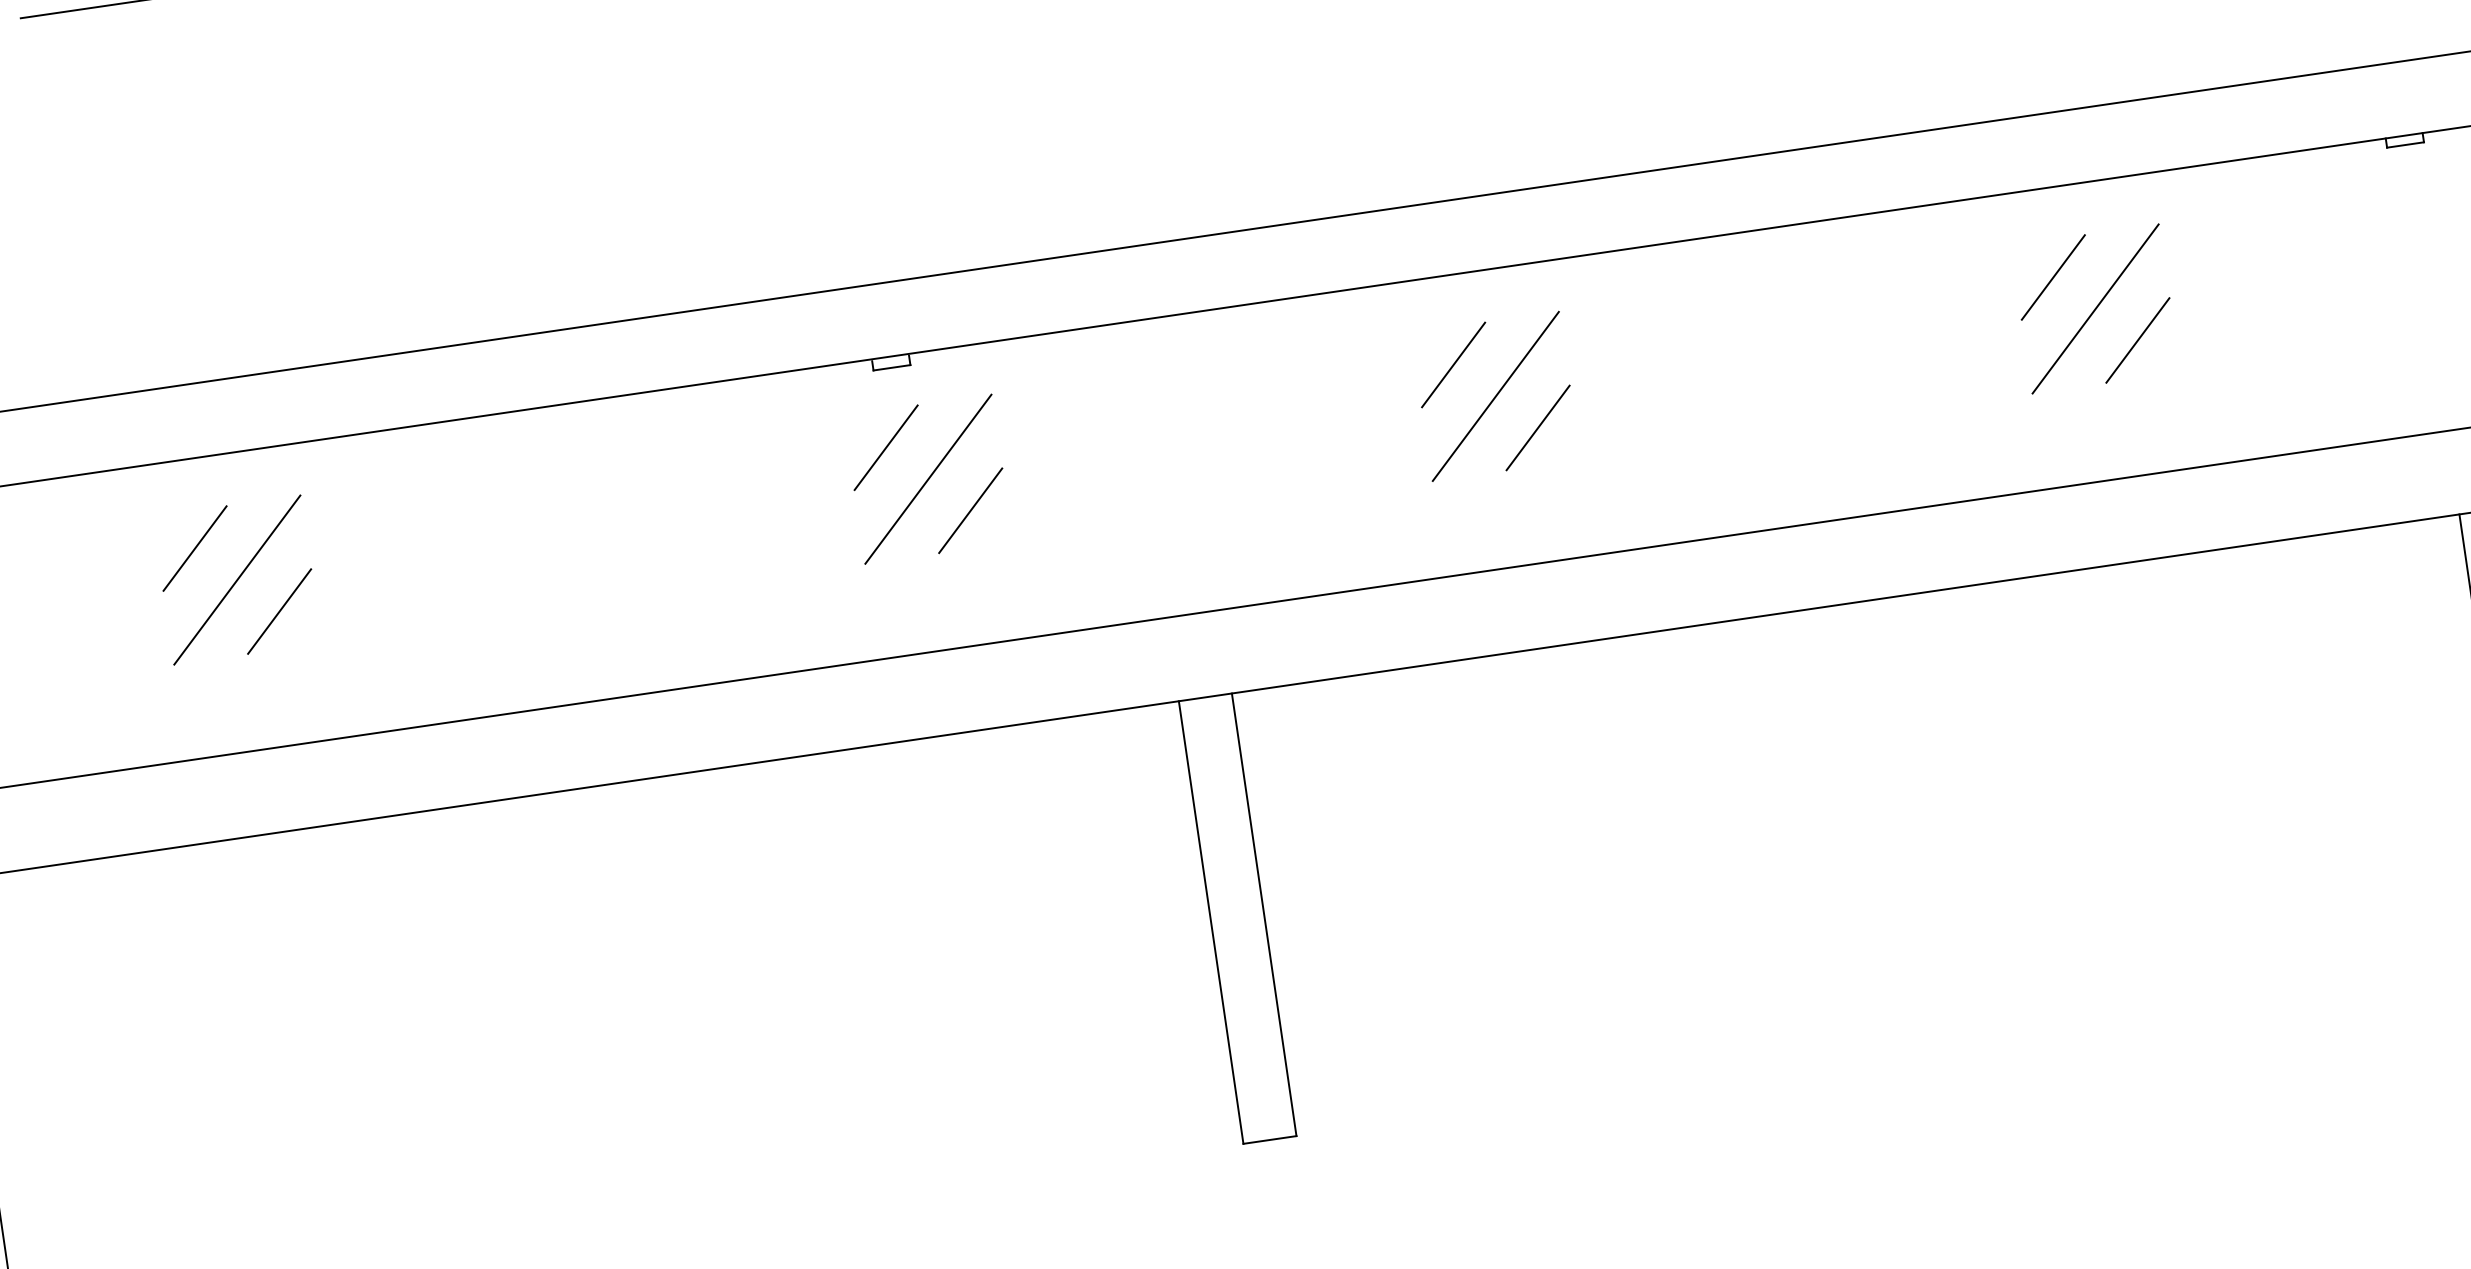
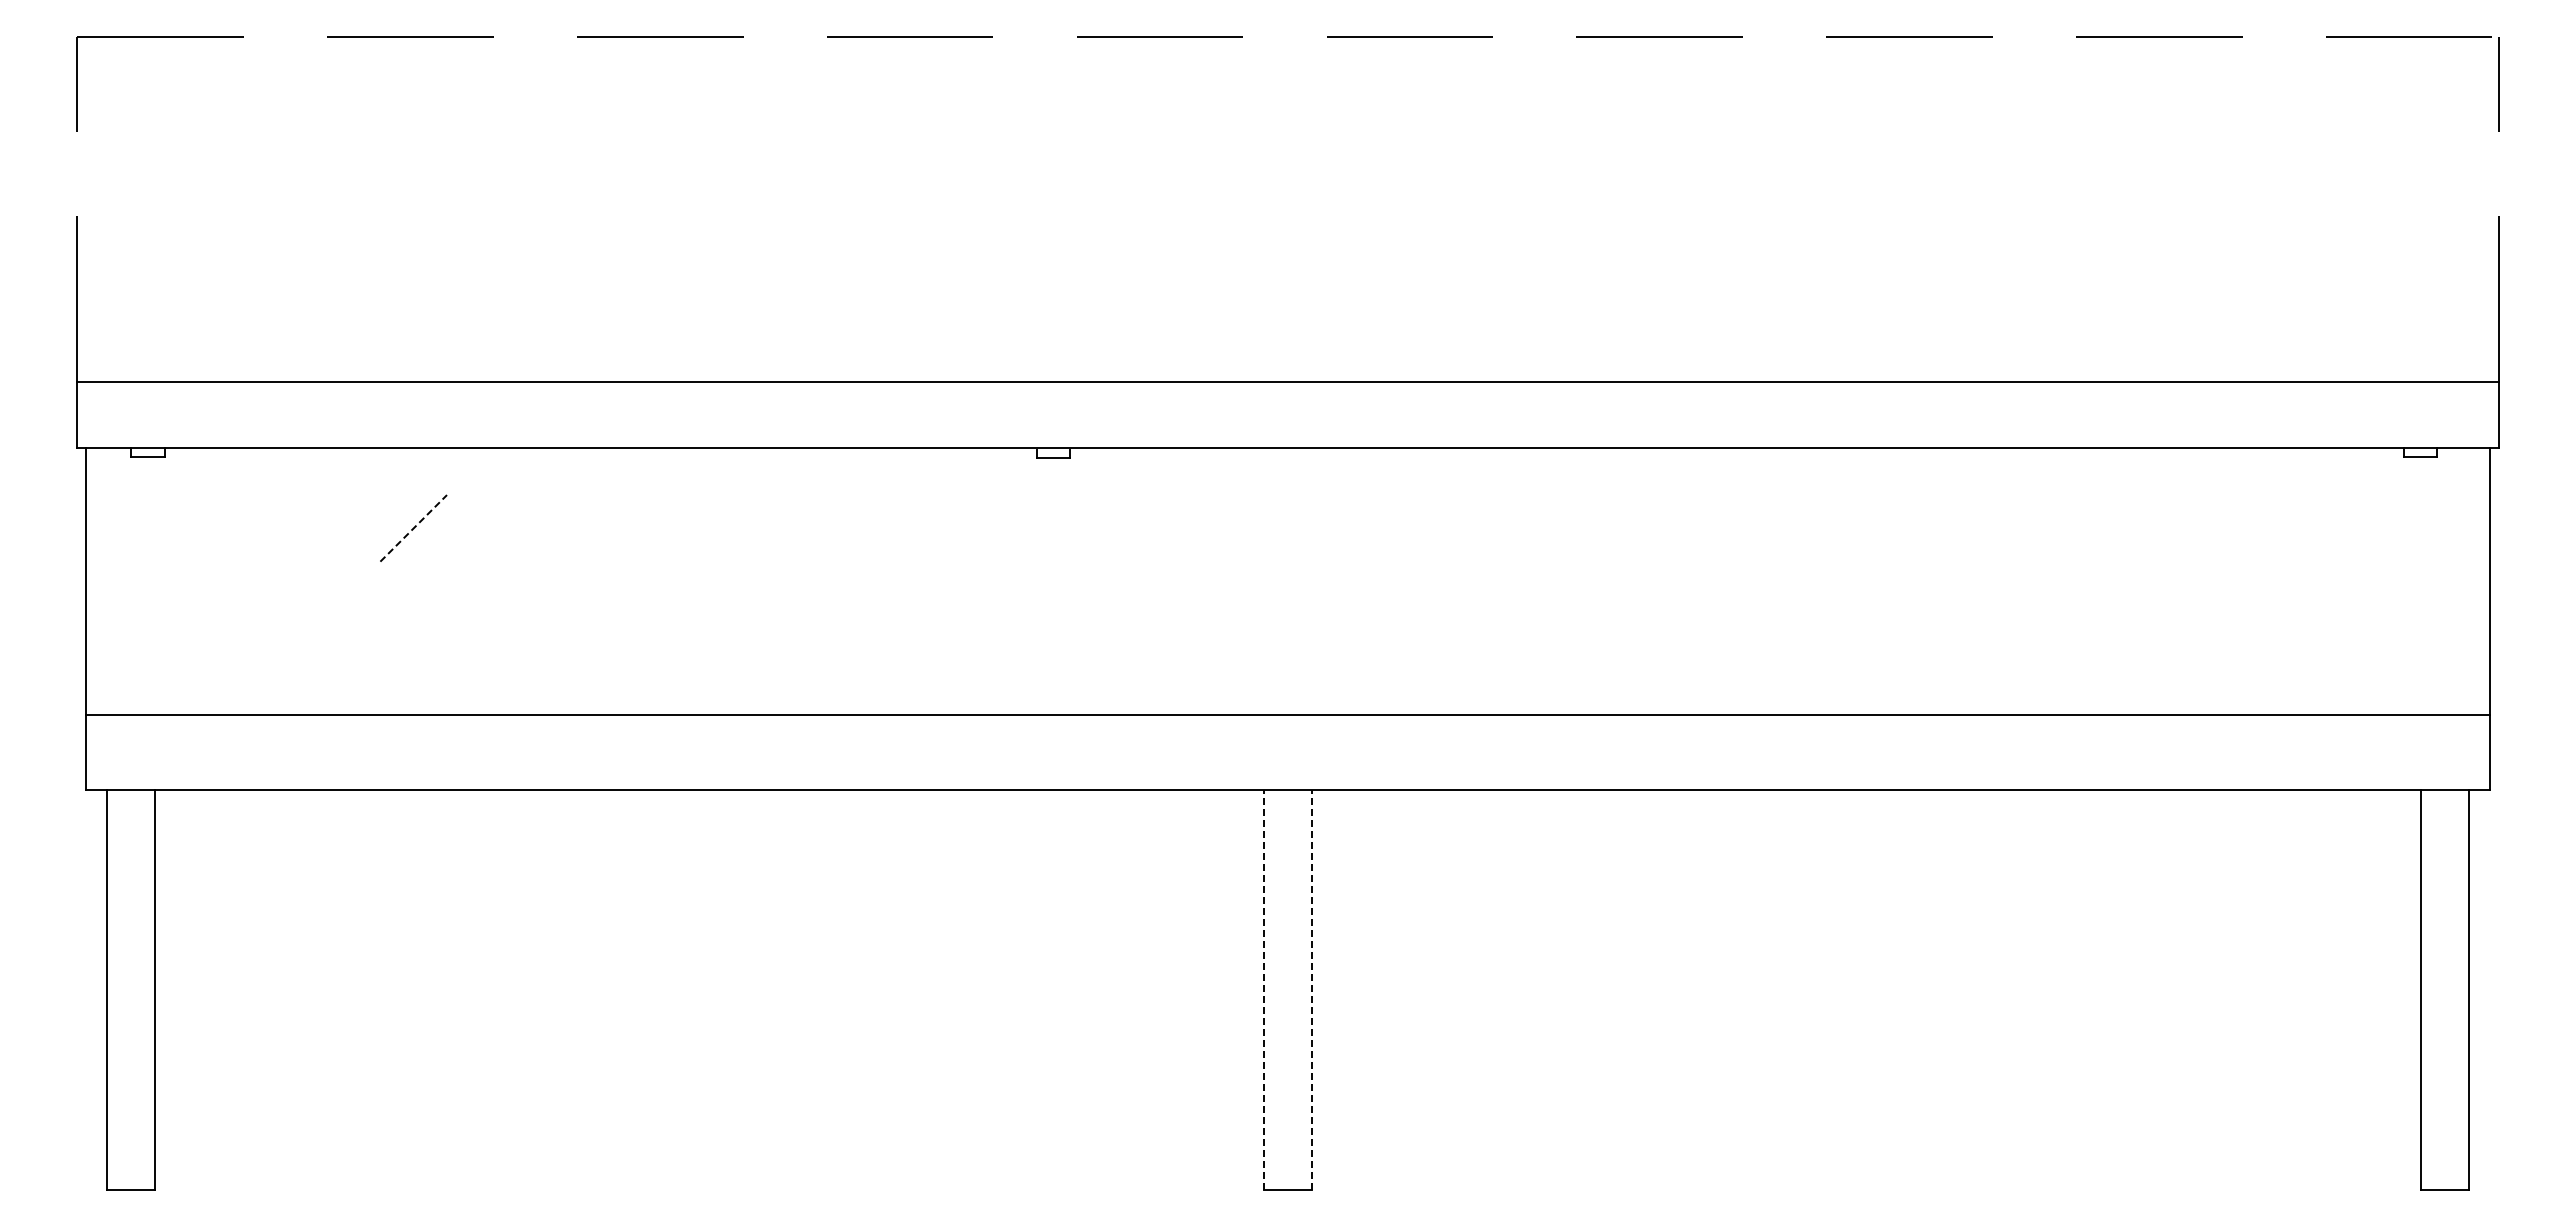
line: (2052, 277) -> (2091, 528), removed
line: (2095, 308) -> (2125, 561), removed
line: (2137, 339) -> (2158, 594), removed
line: (1453, 365) -> (1550, 528), removed
line: (1495, 396) -> (1583, 561), removed
line: (1537, 427) -> (1616, 594), removed
line: (885, 447) -> (1037, 528), removed
line: (927, 479) -> (1070, 561), removed
line: (970, 510) -> (1104, 594), removed
line: (195, 548) -> (414, 528), solid -> dashed
line: (236, 579) -> (446, 561), removed
line: (279, 610) -> (480, 594), removed
line: (1263, 915) -> (1311, 990), solid -> dashed
line: (1211, 922) -> (1264, 990), solid -> dashed

